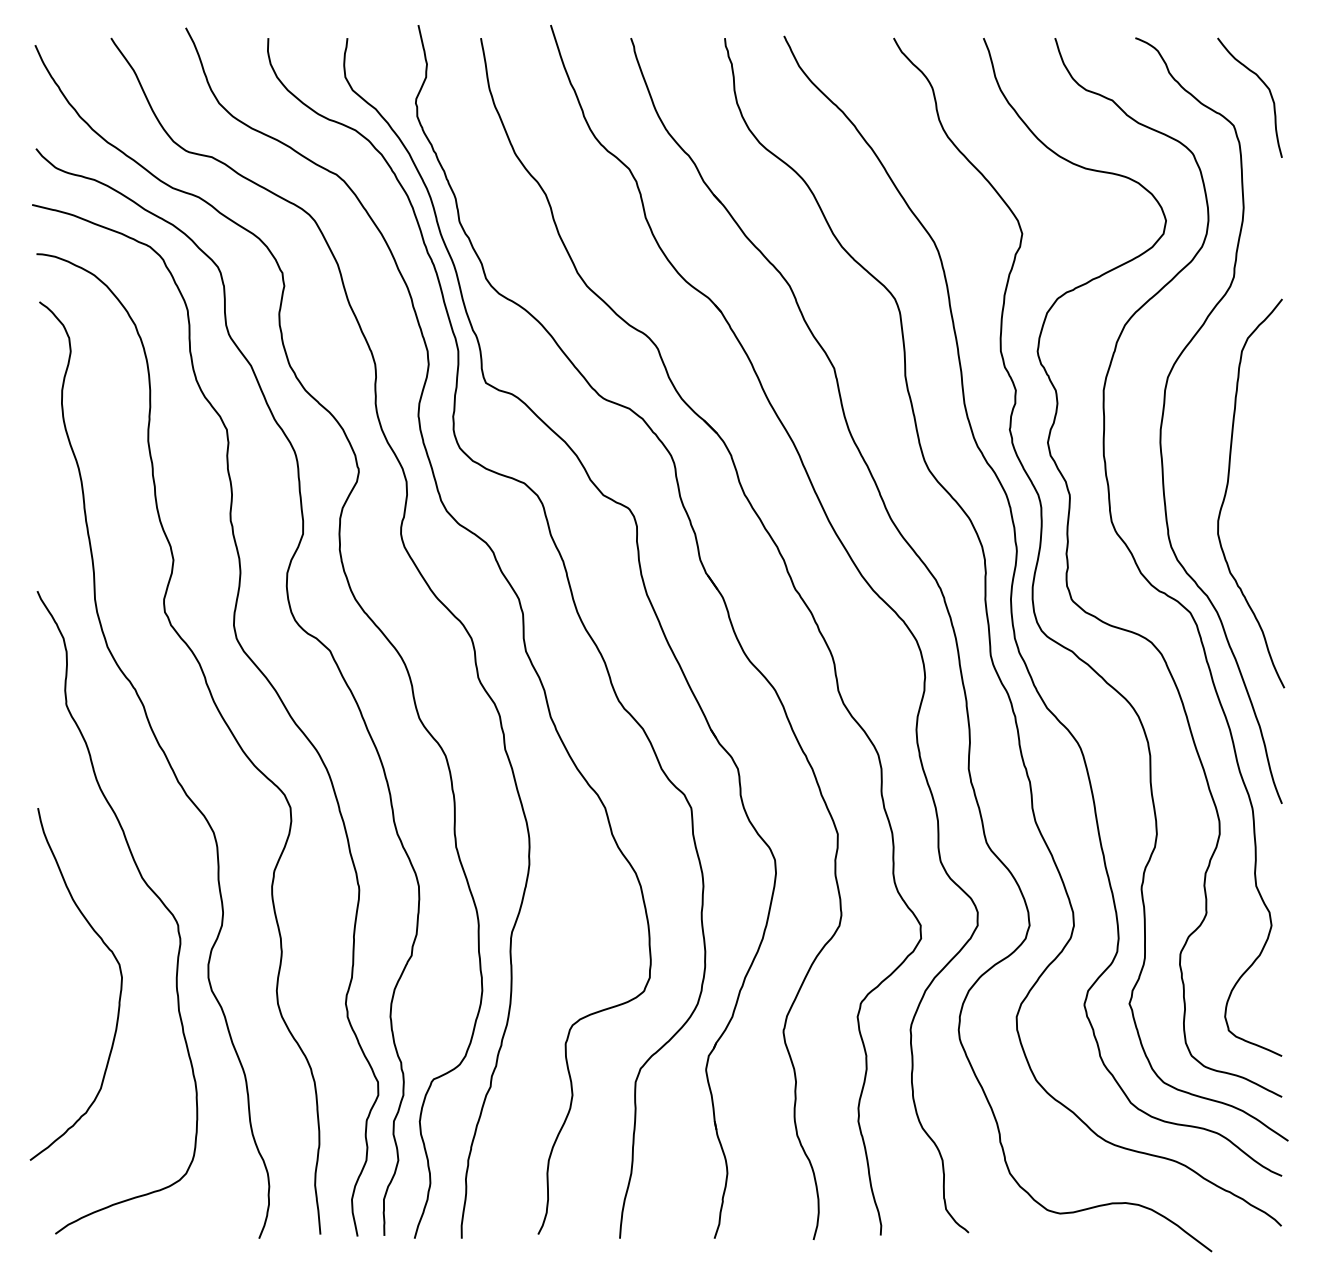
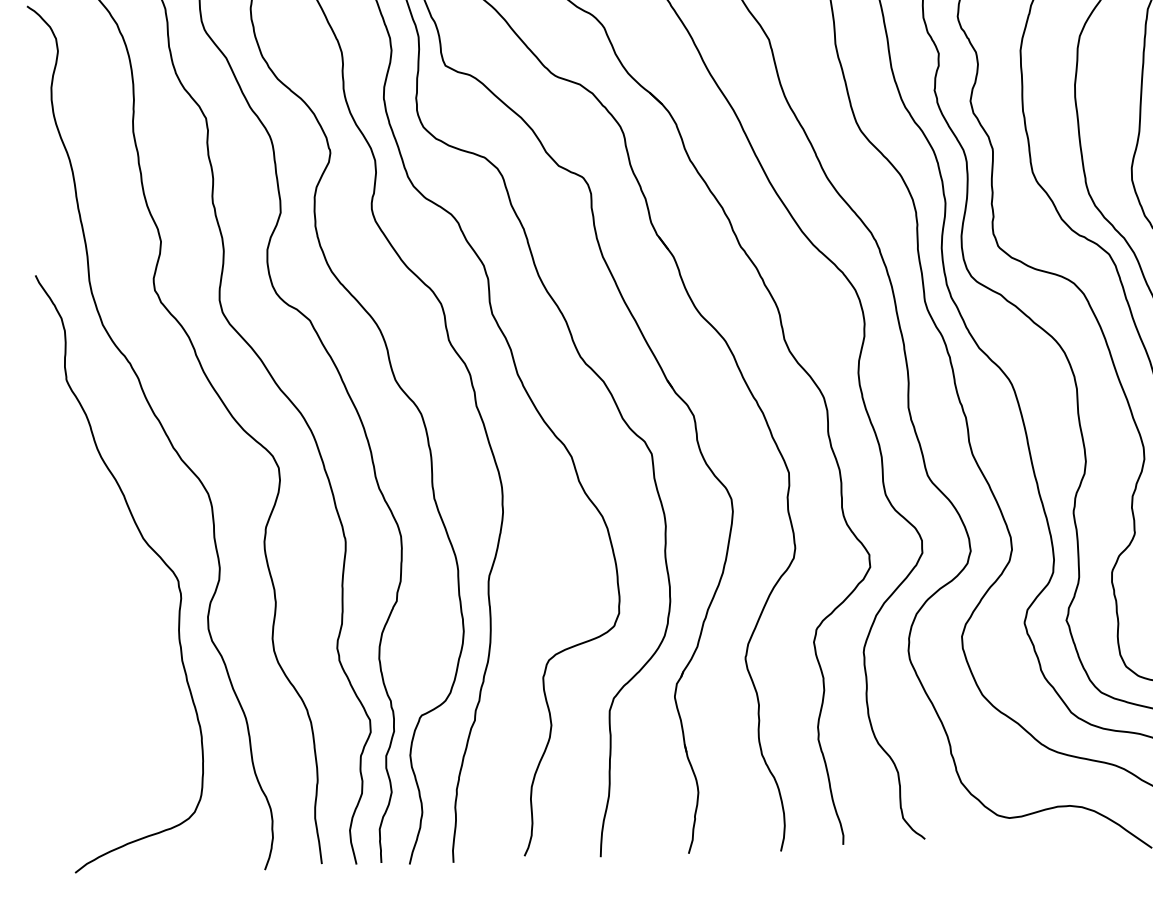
curve: (119, 993) -> (126, 646), removed

